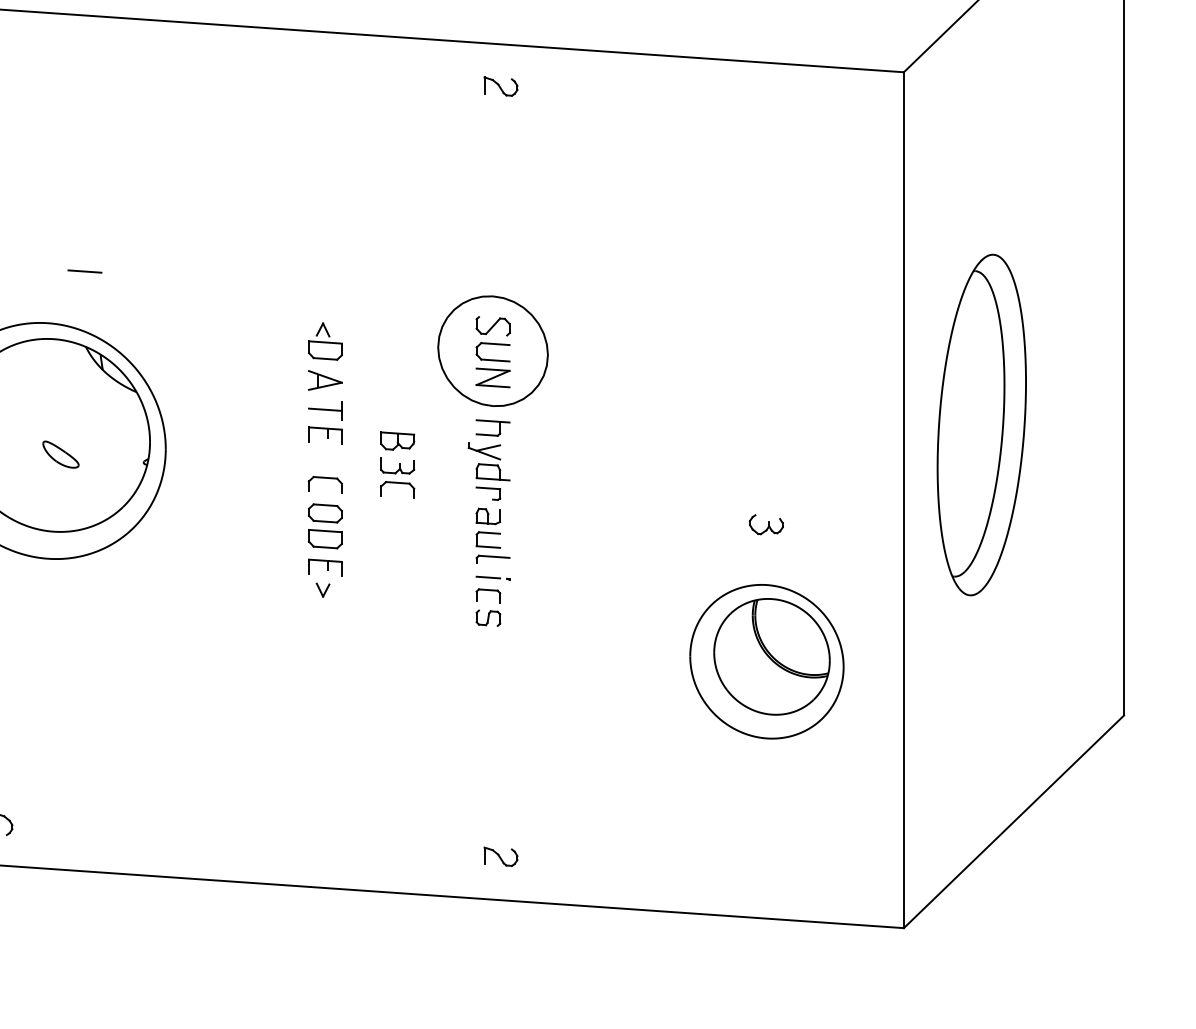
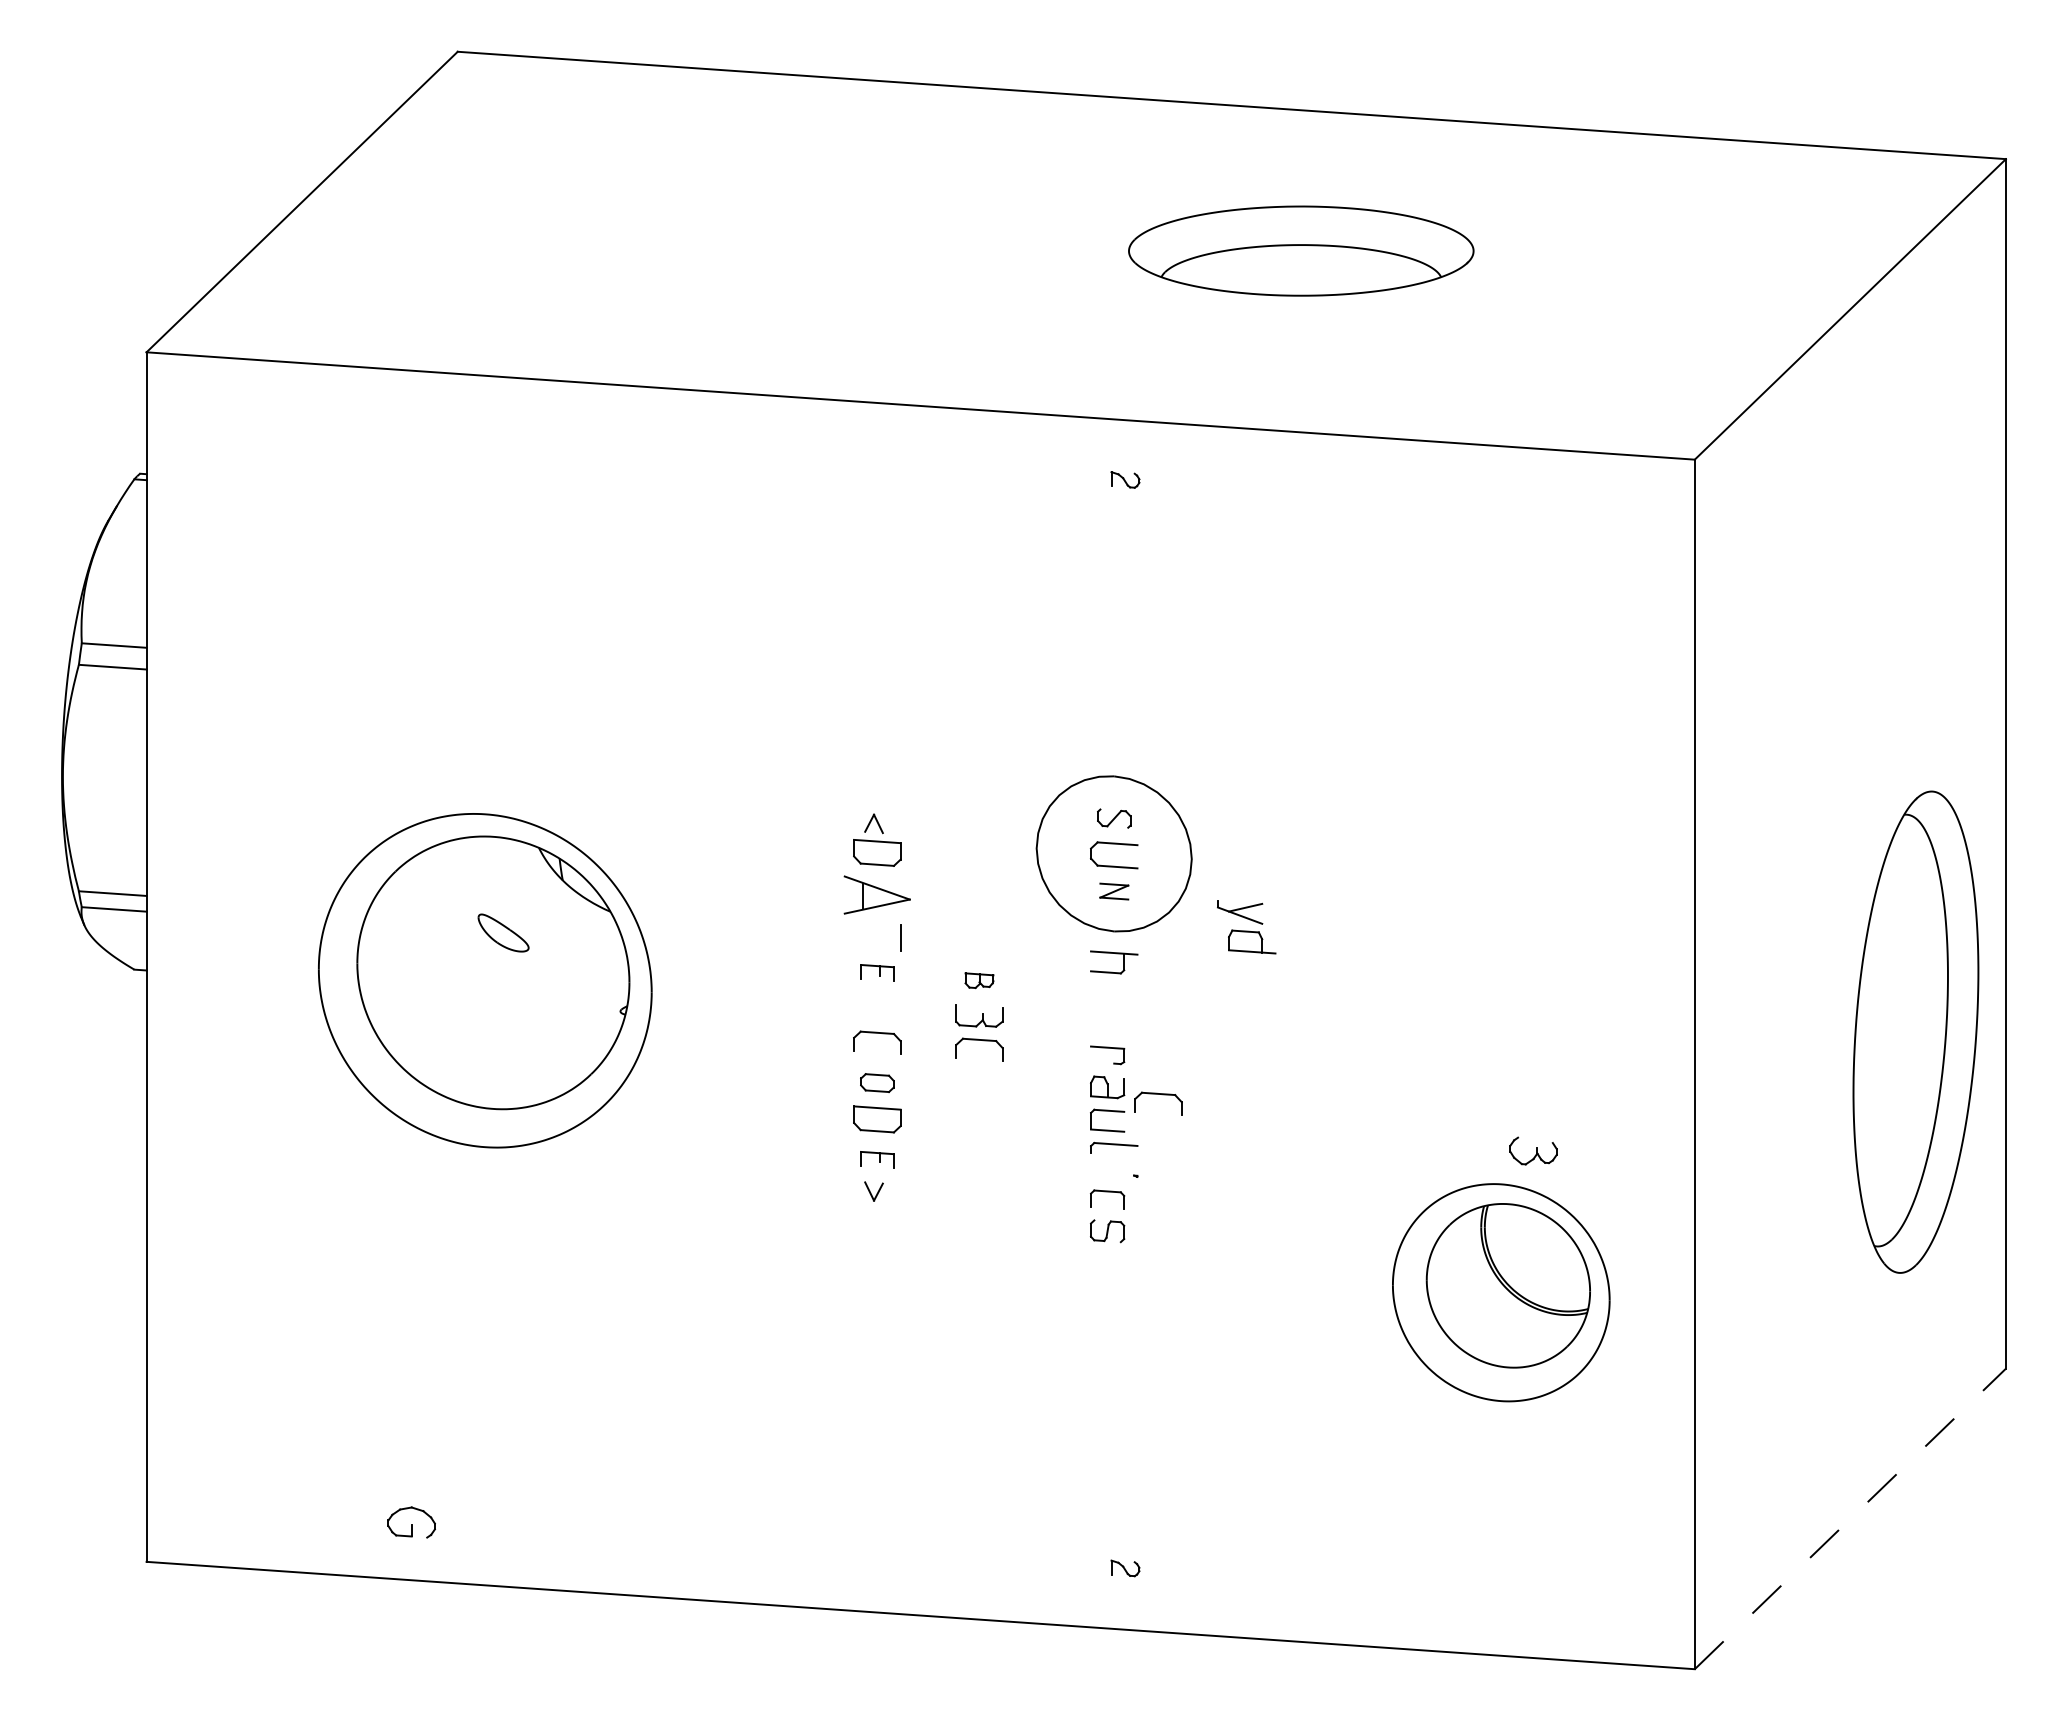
part: (501, 86) -> (1125, 479), size x0.6
line: (84, 270) -> (537, 740), removed
part: (493, 326) -> (1114, 818), size x0.7
part: (493, 377) -> (1114, 891), size x0.6
part: (325, 380) -> (877, 895), size x1.4
line: (325, 409) -> (877, 936), removed
part: (981, 424) -> (1915, 1031), moved
part: (325, 435) -> (877, 972), size x0.7
part: (397, 440) -> (979, 980), size x0.6
part: (60, 454) -> (503, 932), moved
part: (489, 462) -> (1246, 927), moved
part: (325, 512) -> (877, 1082), size x0.7
part: (527, 522) -> (1162, 1095), added
part: (766, 524) -> (1533, 1150), moved
part: (325, 567) -> (877, 1159), size x0.7
line: (488, 577) -> (1107, 1173), removed
line: (1014, 821) -> (1850, 1518), solid -> dashed
part: (501, 856) -> (1125, 1568), size x0.6

